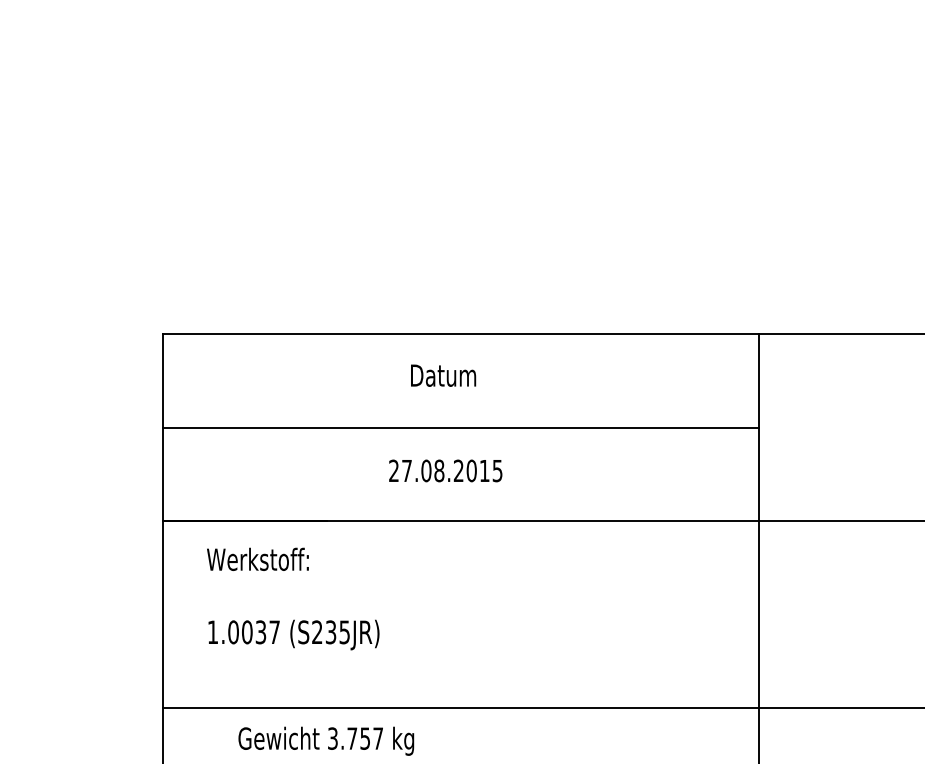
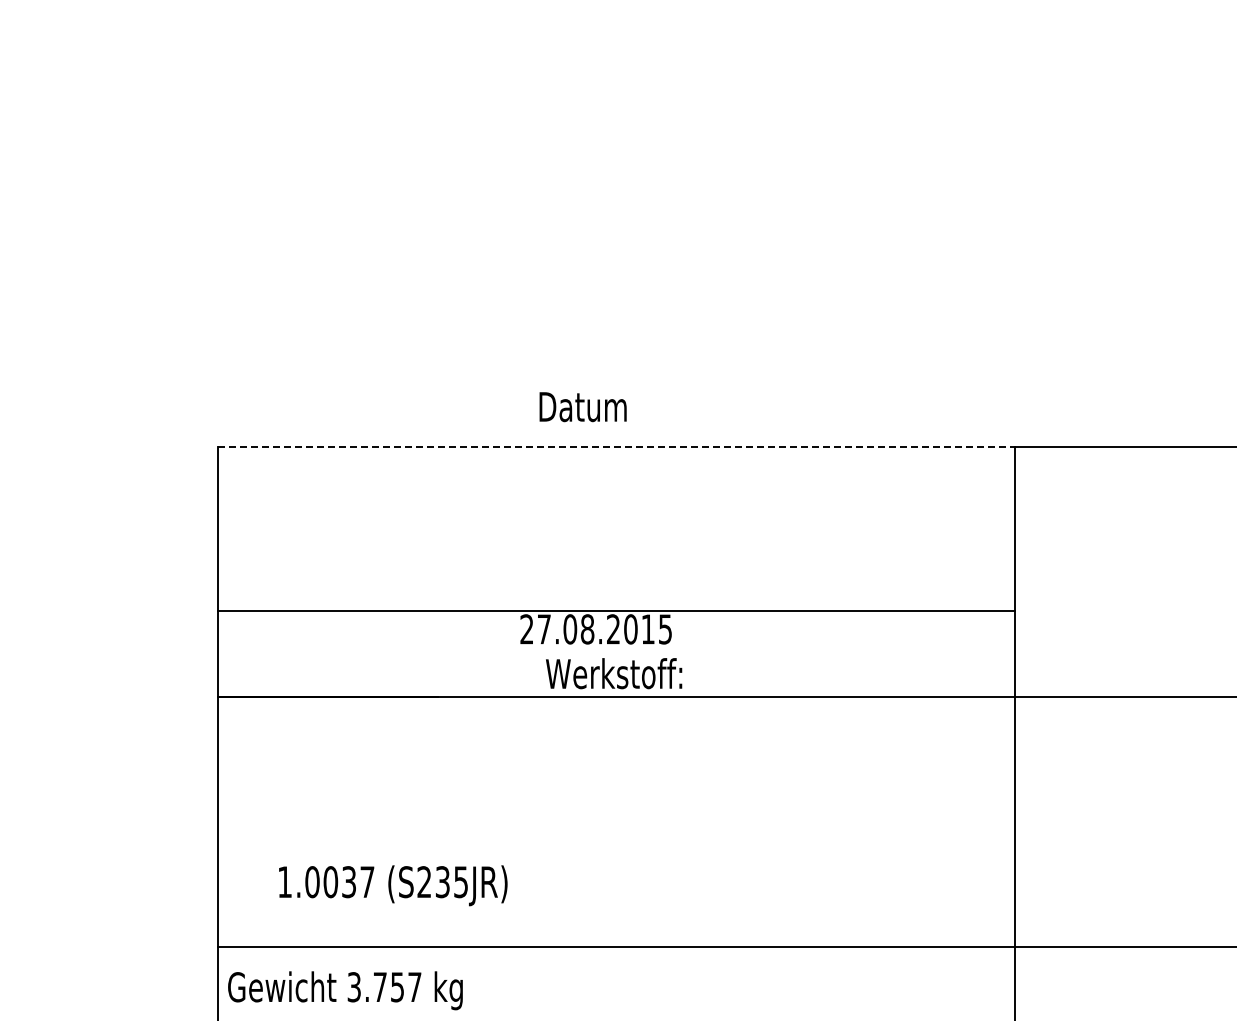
line: (461, 334) -> (616, 446), solid -> dashed
text: (443, 376) -> (582, 407), moved
line: (461, 427) -> (616, 610), moved
text: (258, 559) -> (614, 673), moved
text: (294, 634) -> (393, 885), moved
text: (326, 741) -> (345, 990), moved

